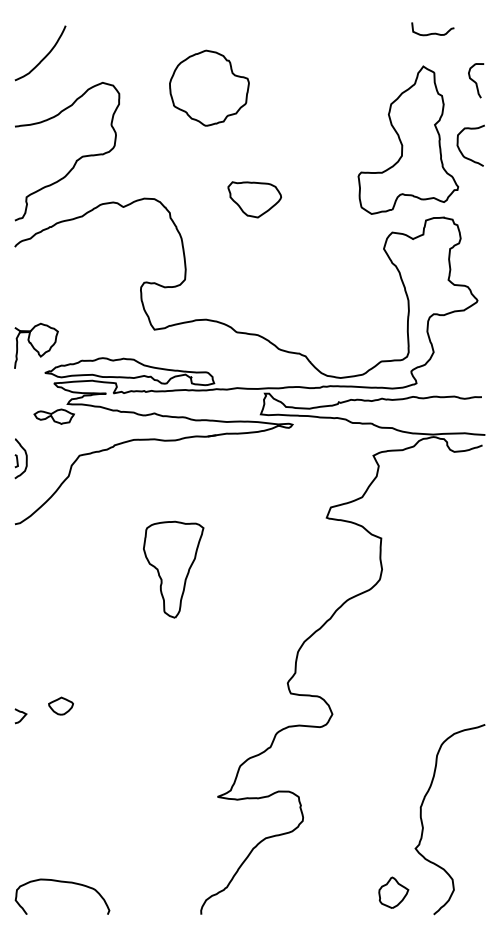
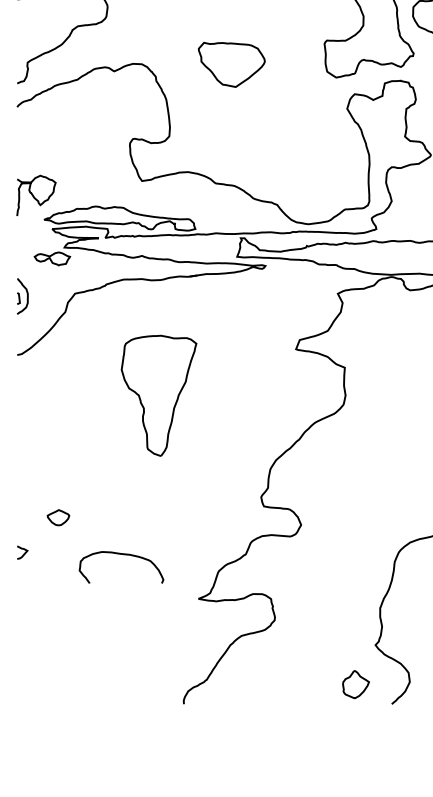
part: (254, 199) -> (231, 64), size x1.4
part: (173, 569) -> (159, 395), size x1.4
curve: (22, 717) -> (24, 553), moved
curve: (67, 883) -> (125, 555), moved

